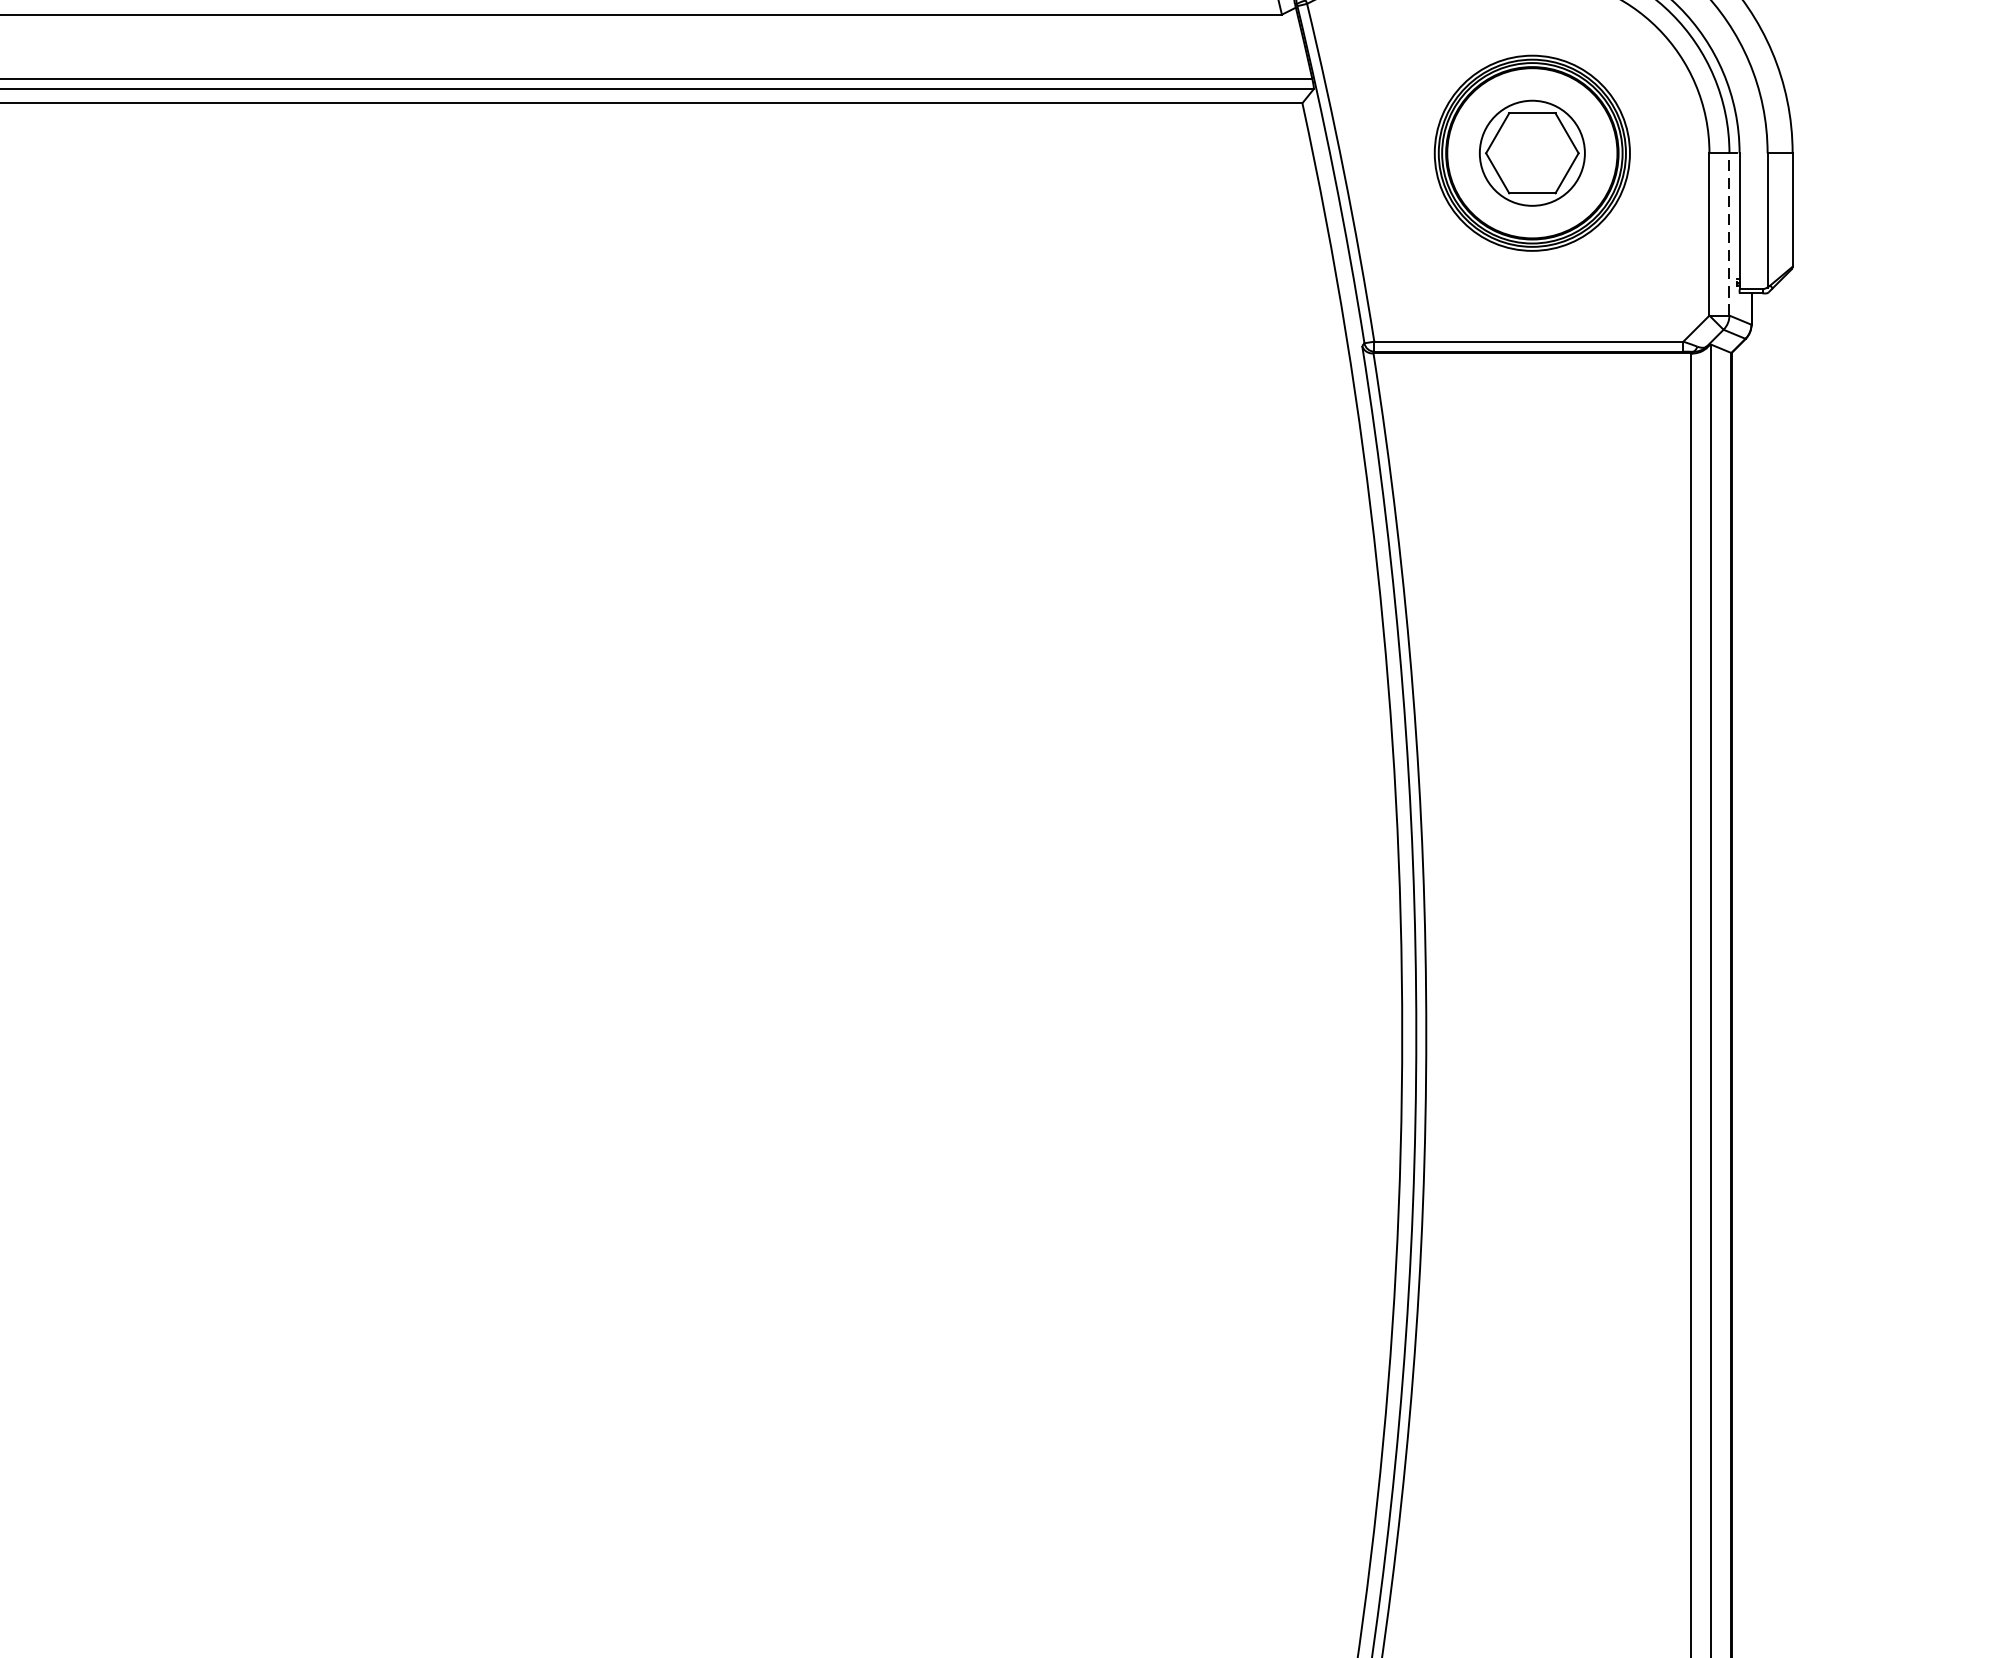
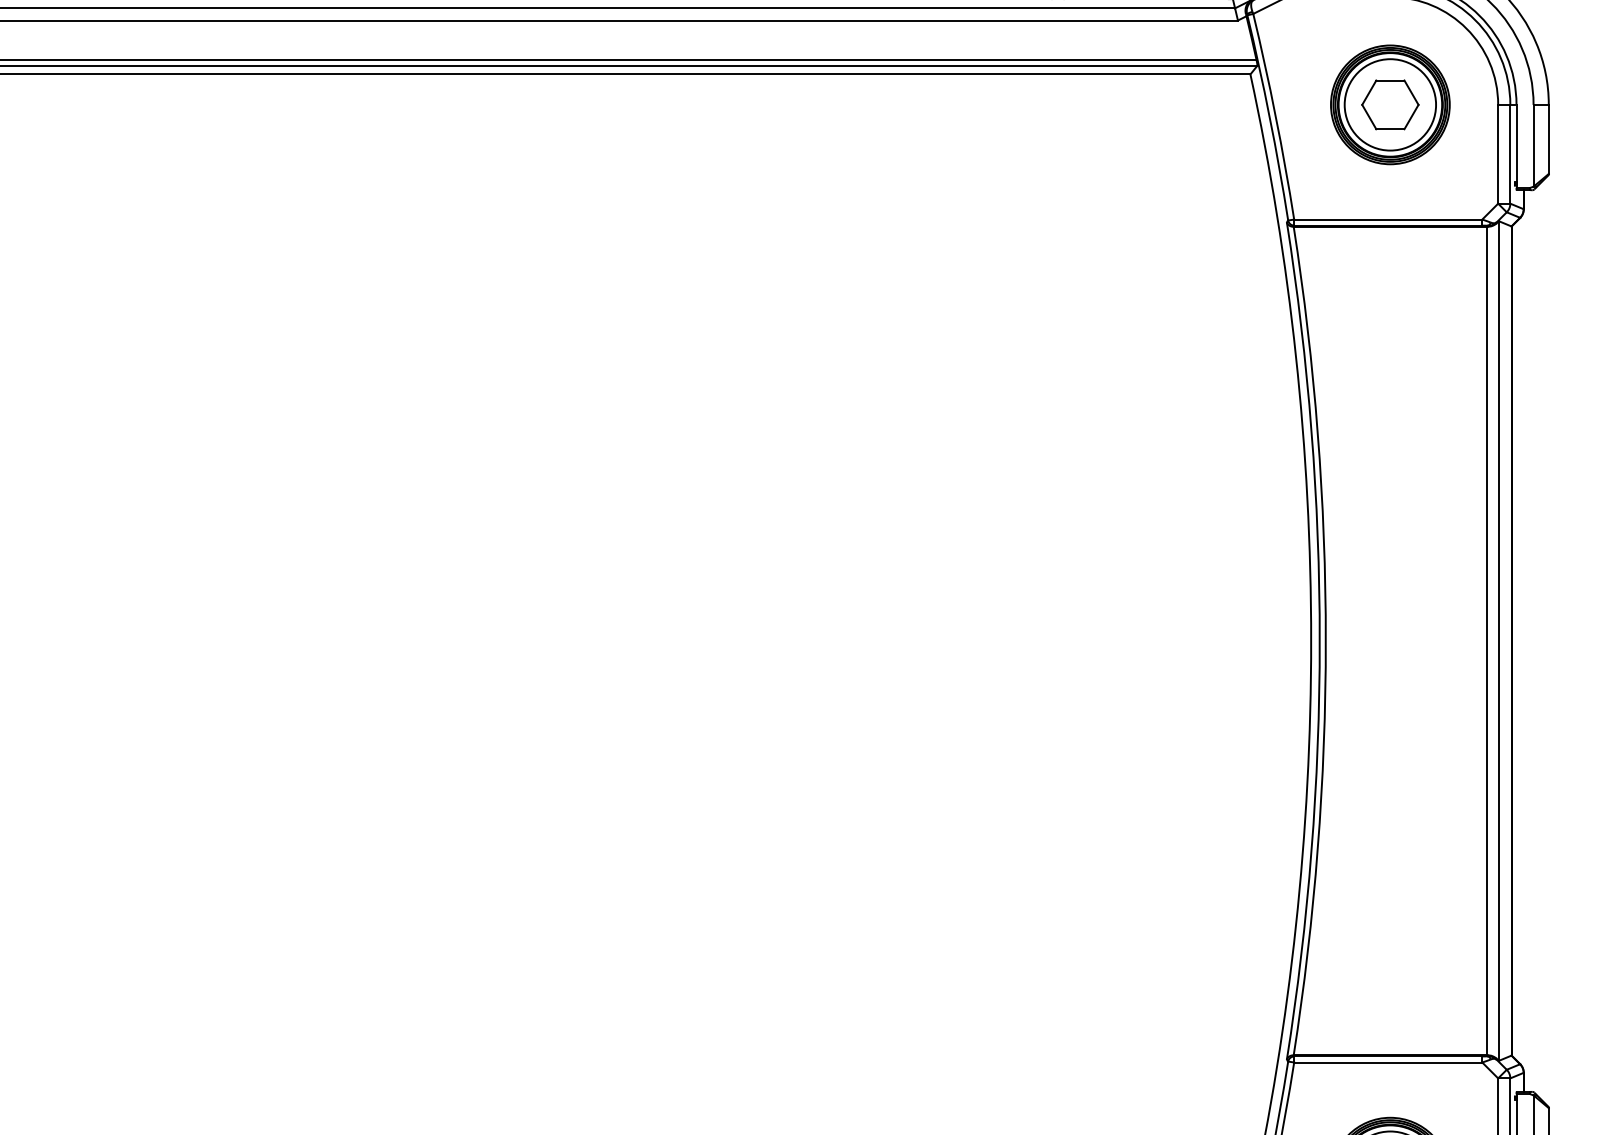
circle: (1532, 152) -> (1390, 104), size x1.43
line: (1729, 233) -> (1510, 153), dashed -> solid

